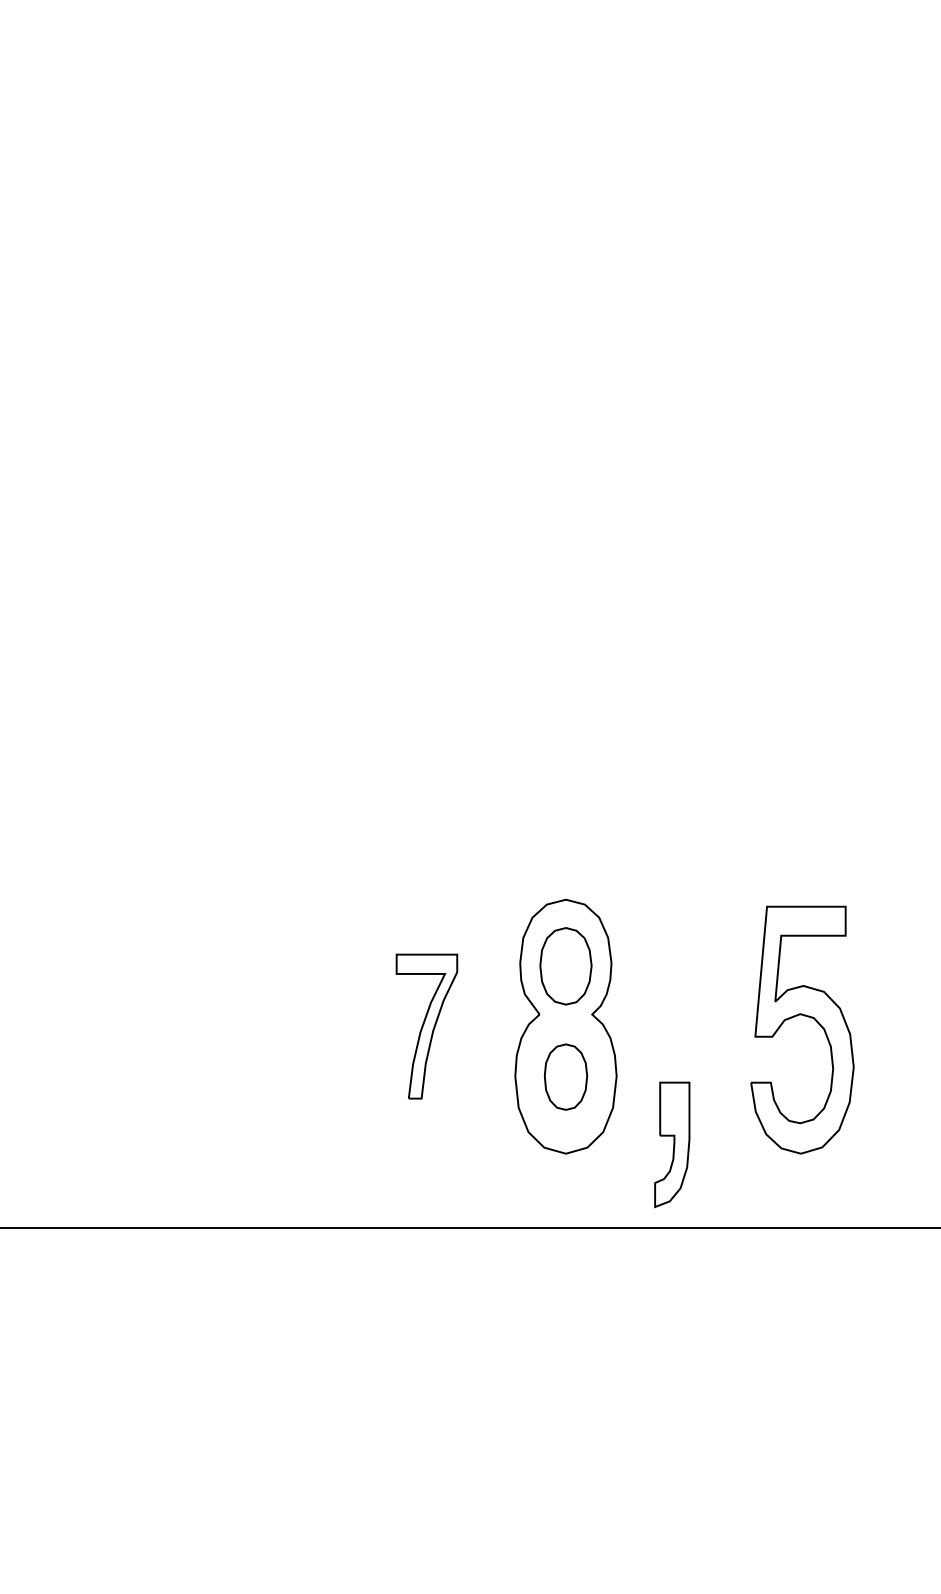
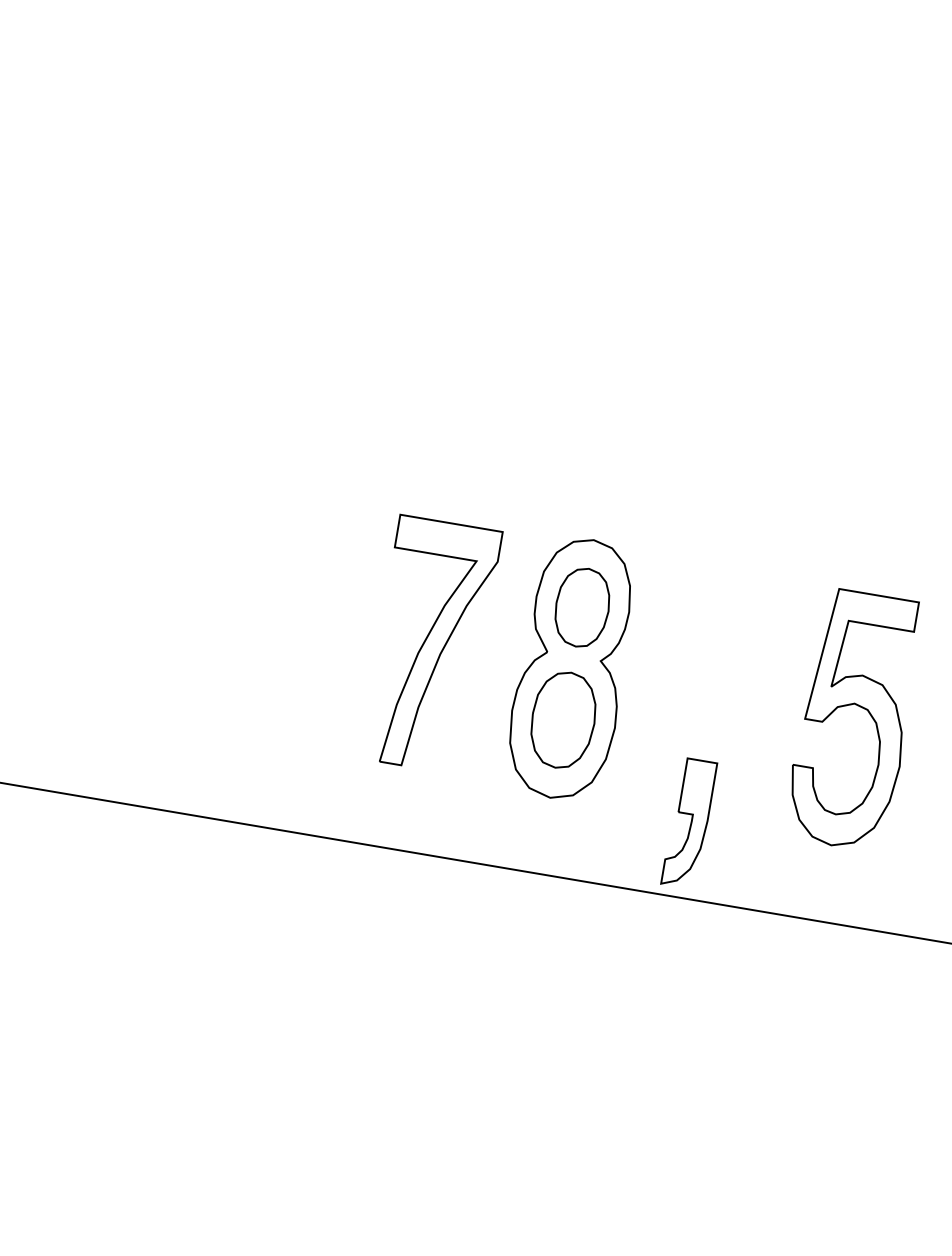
part: (807, 1017) -> (861, 708), moved
part: (426, 1026) -> (430, 644), size x1.67
part: (565, 1076) -> (563, 719), size x1.43
part: (672, 1144) -> (689, 823), moved

